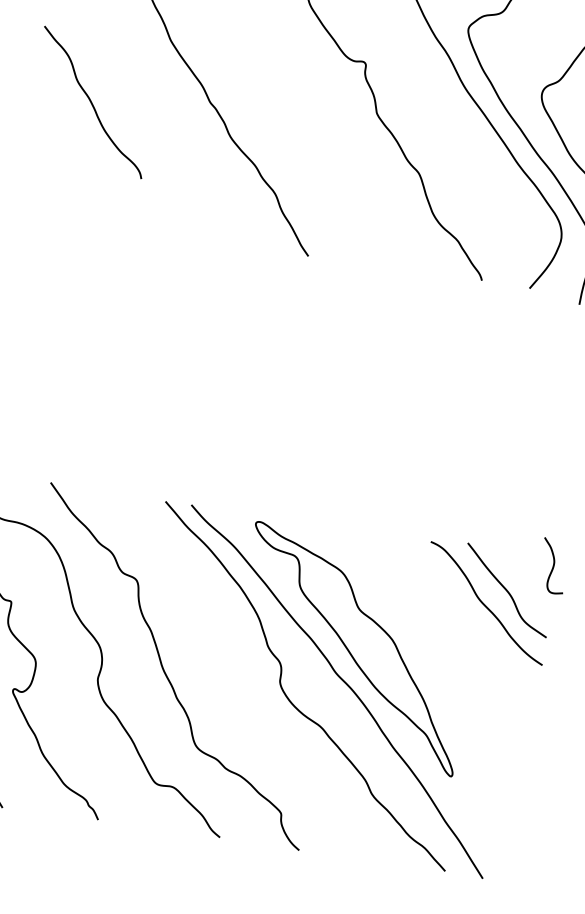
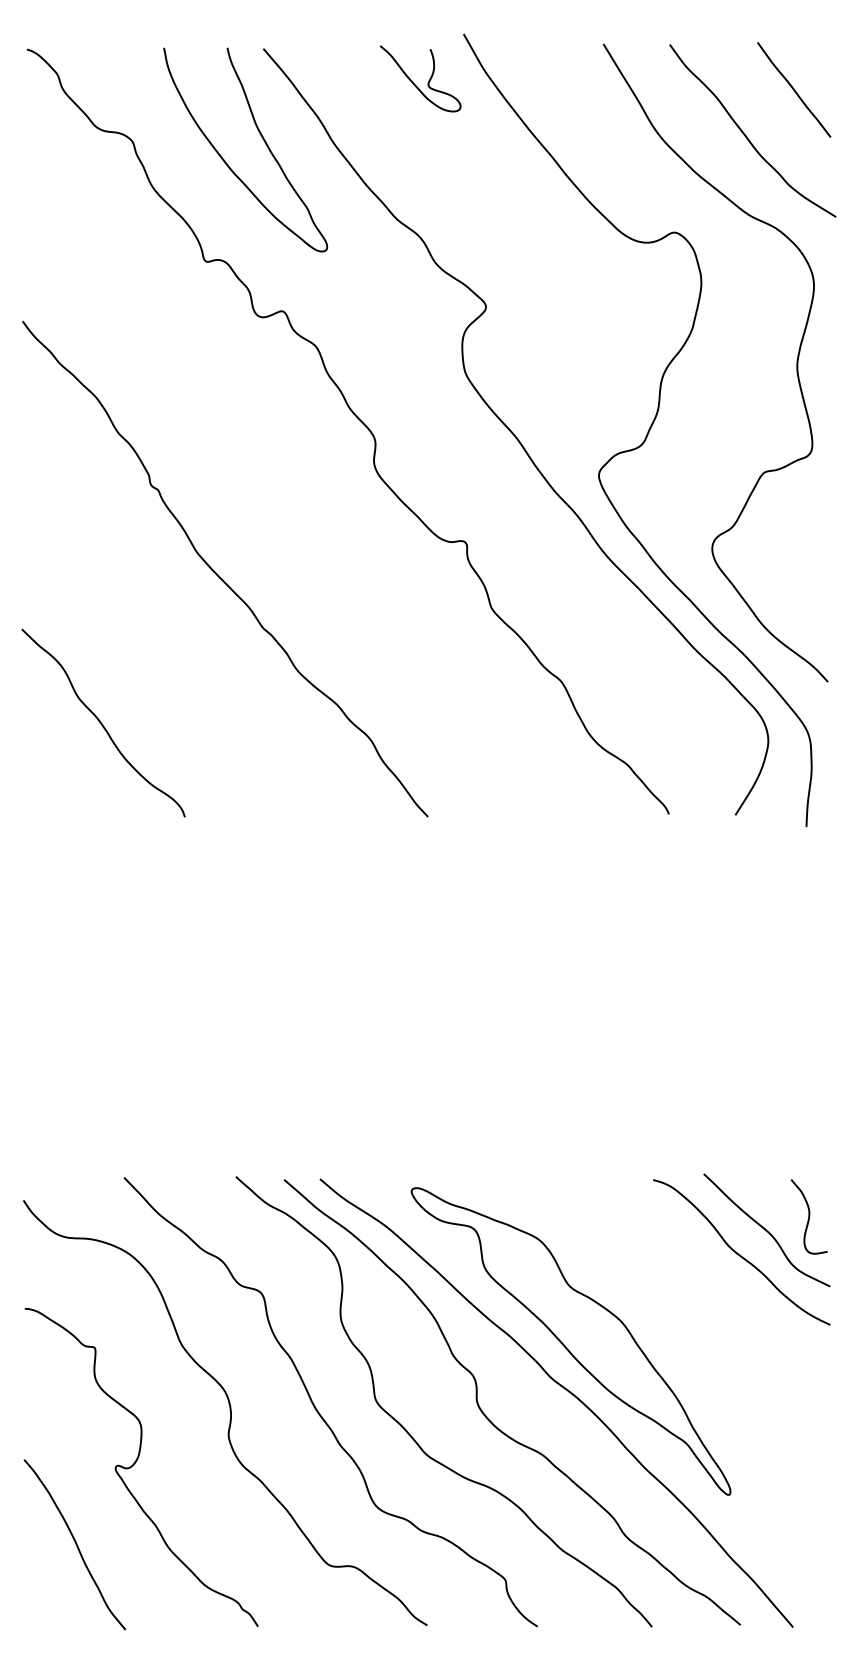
curve: (92, 102) -> (102, 723), moved
curve: (553, 565) -> (808, 1216), moved
curve: (226, 695) -> (407, 1430), added

